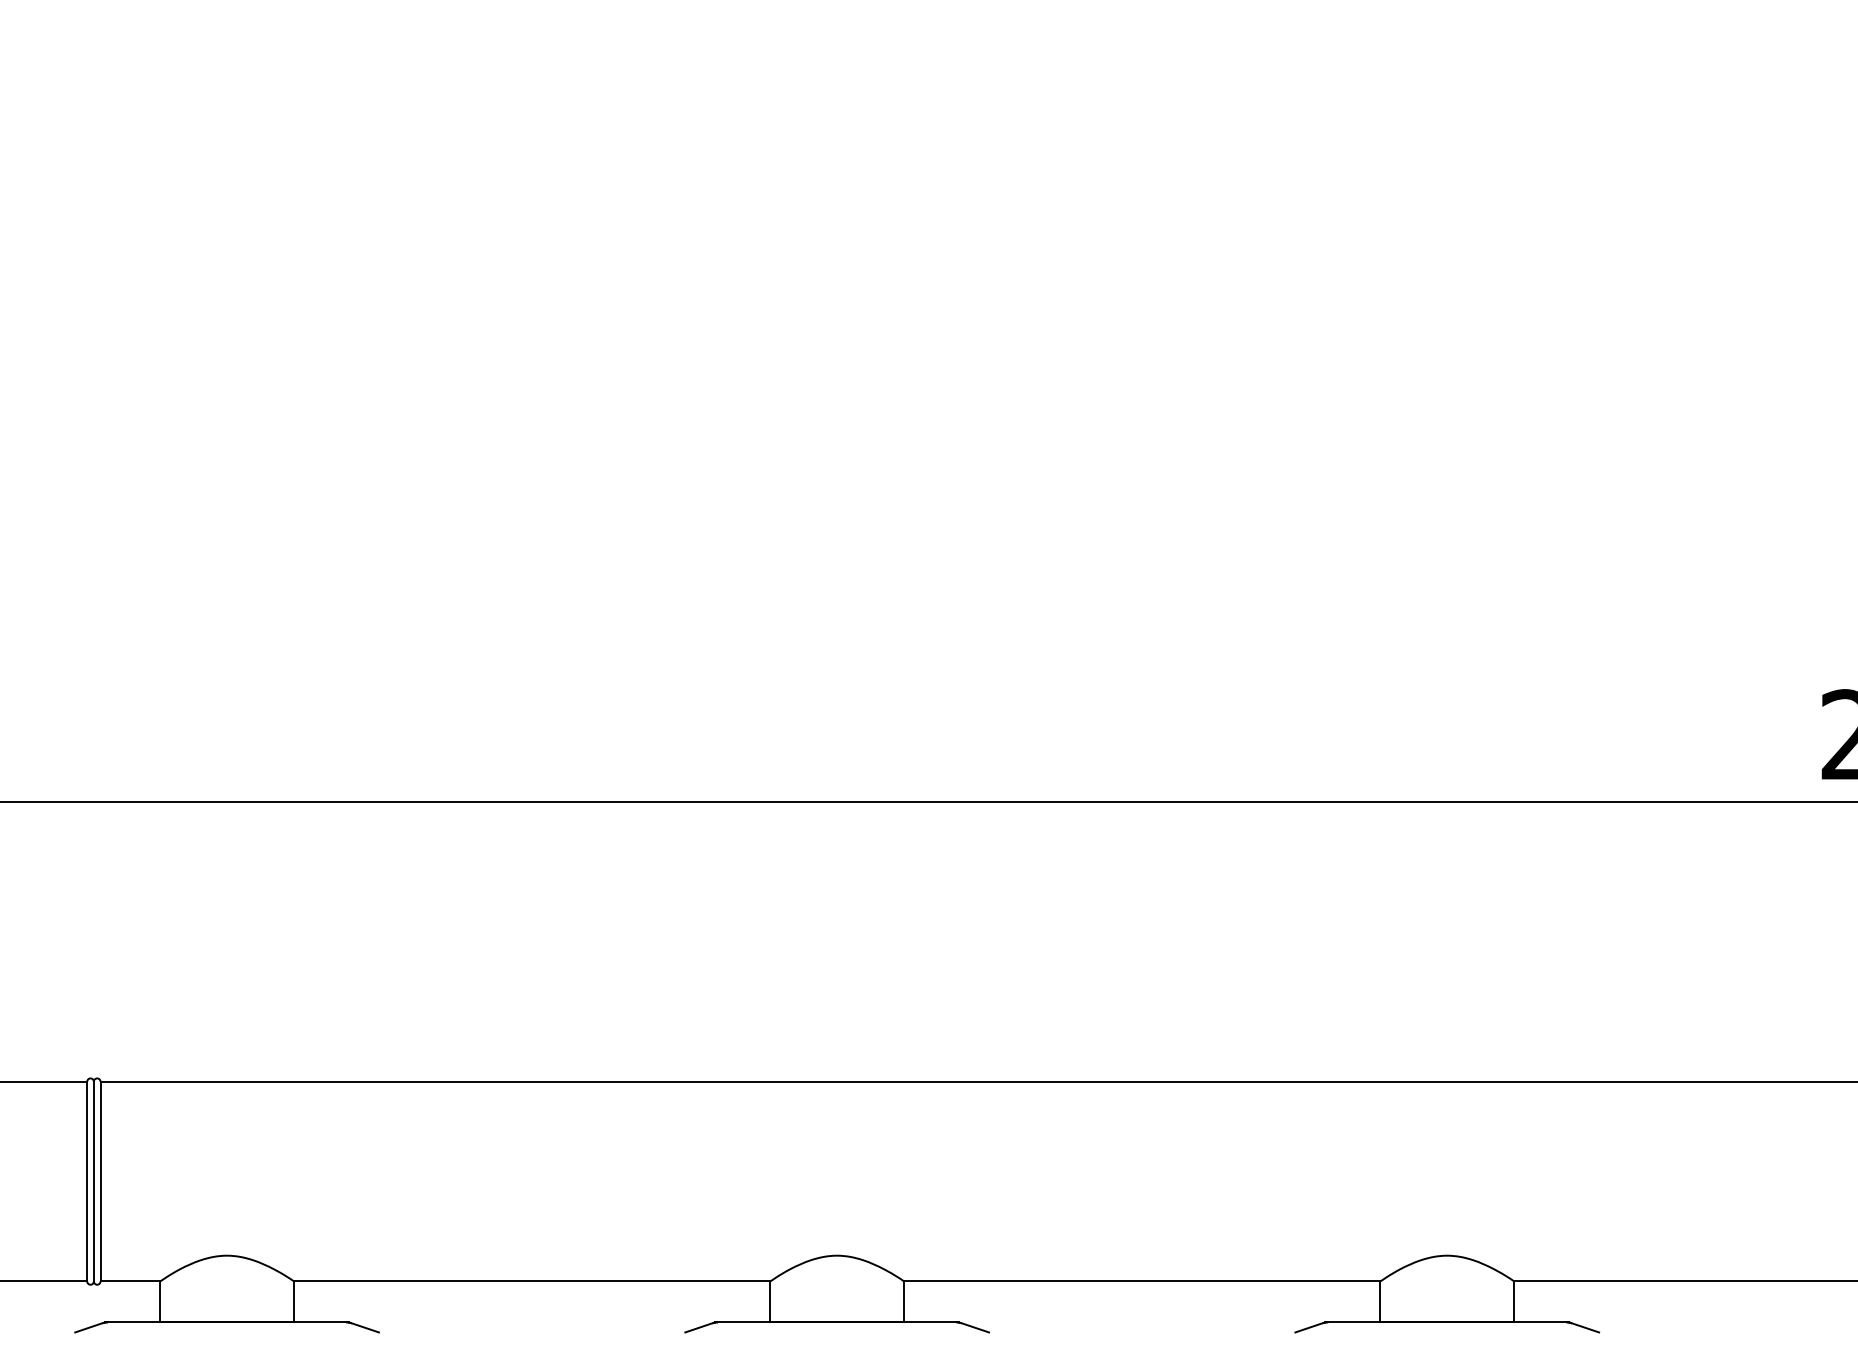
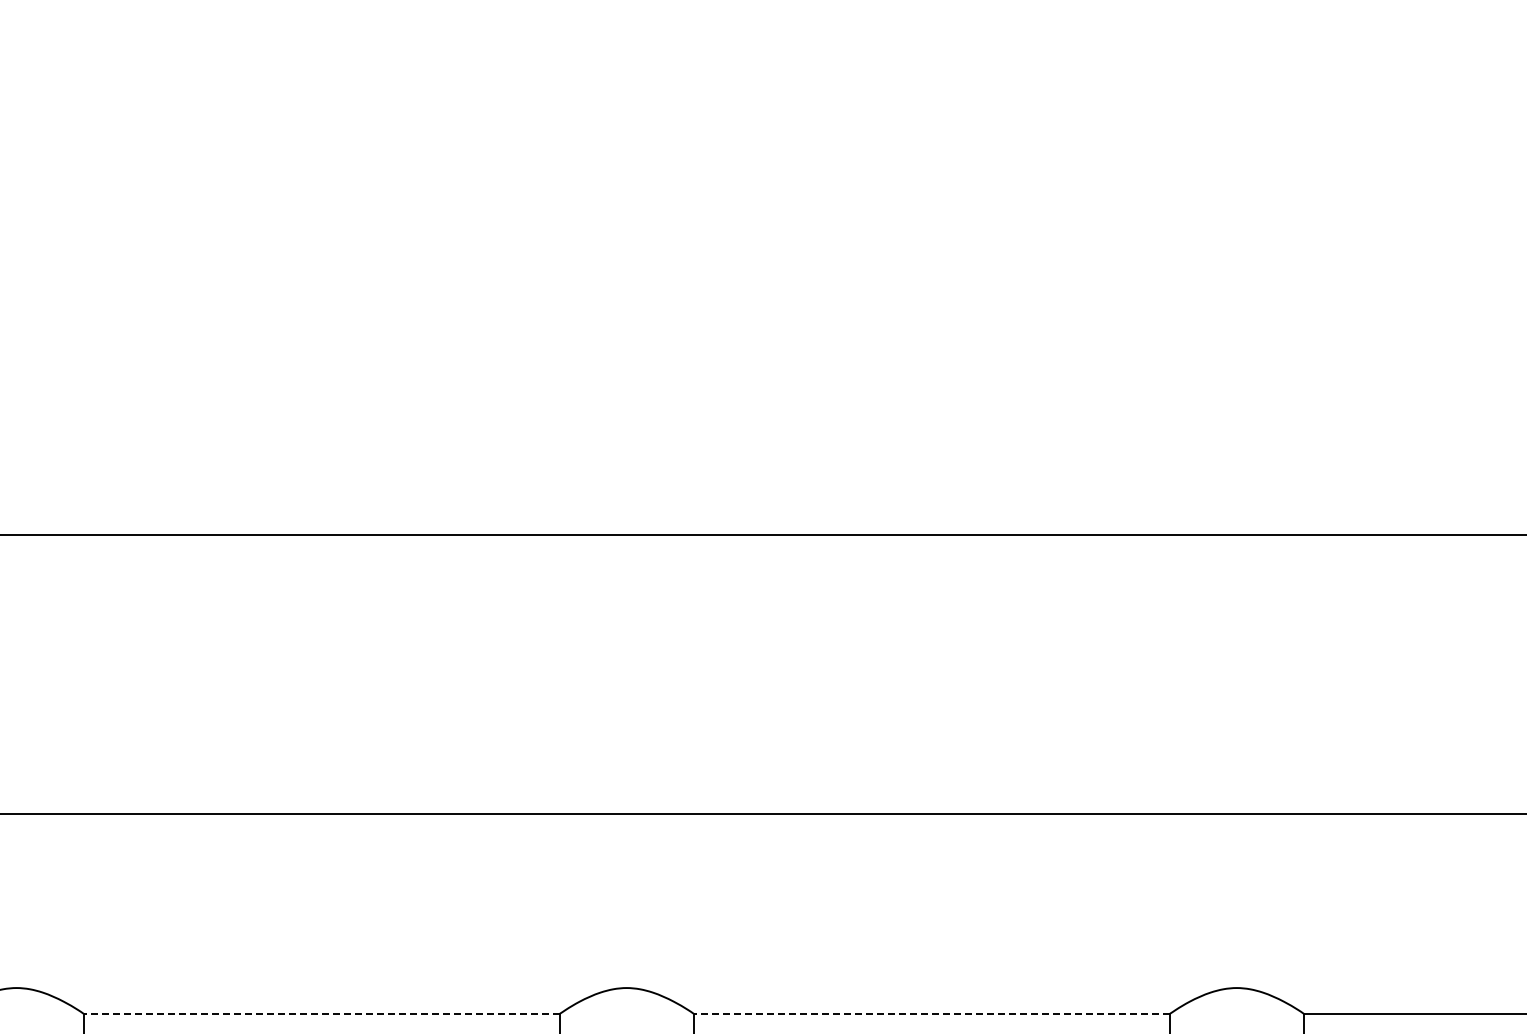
line: (531, 1281) -> (321, 1013), solid -> dashed
line: (1141, 1281) -> (931, 1013), solid -> dashed

